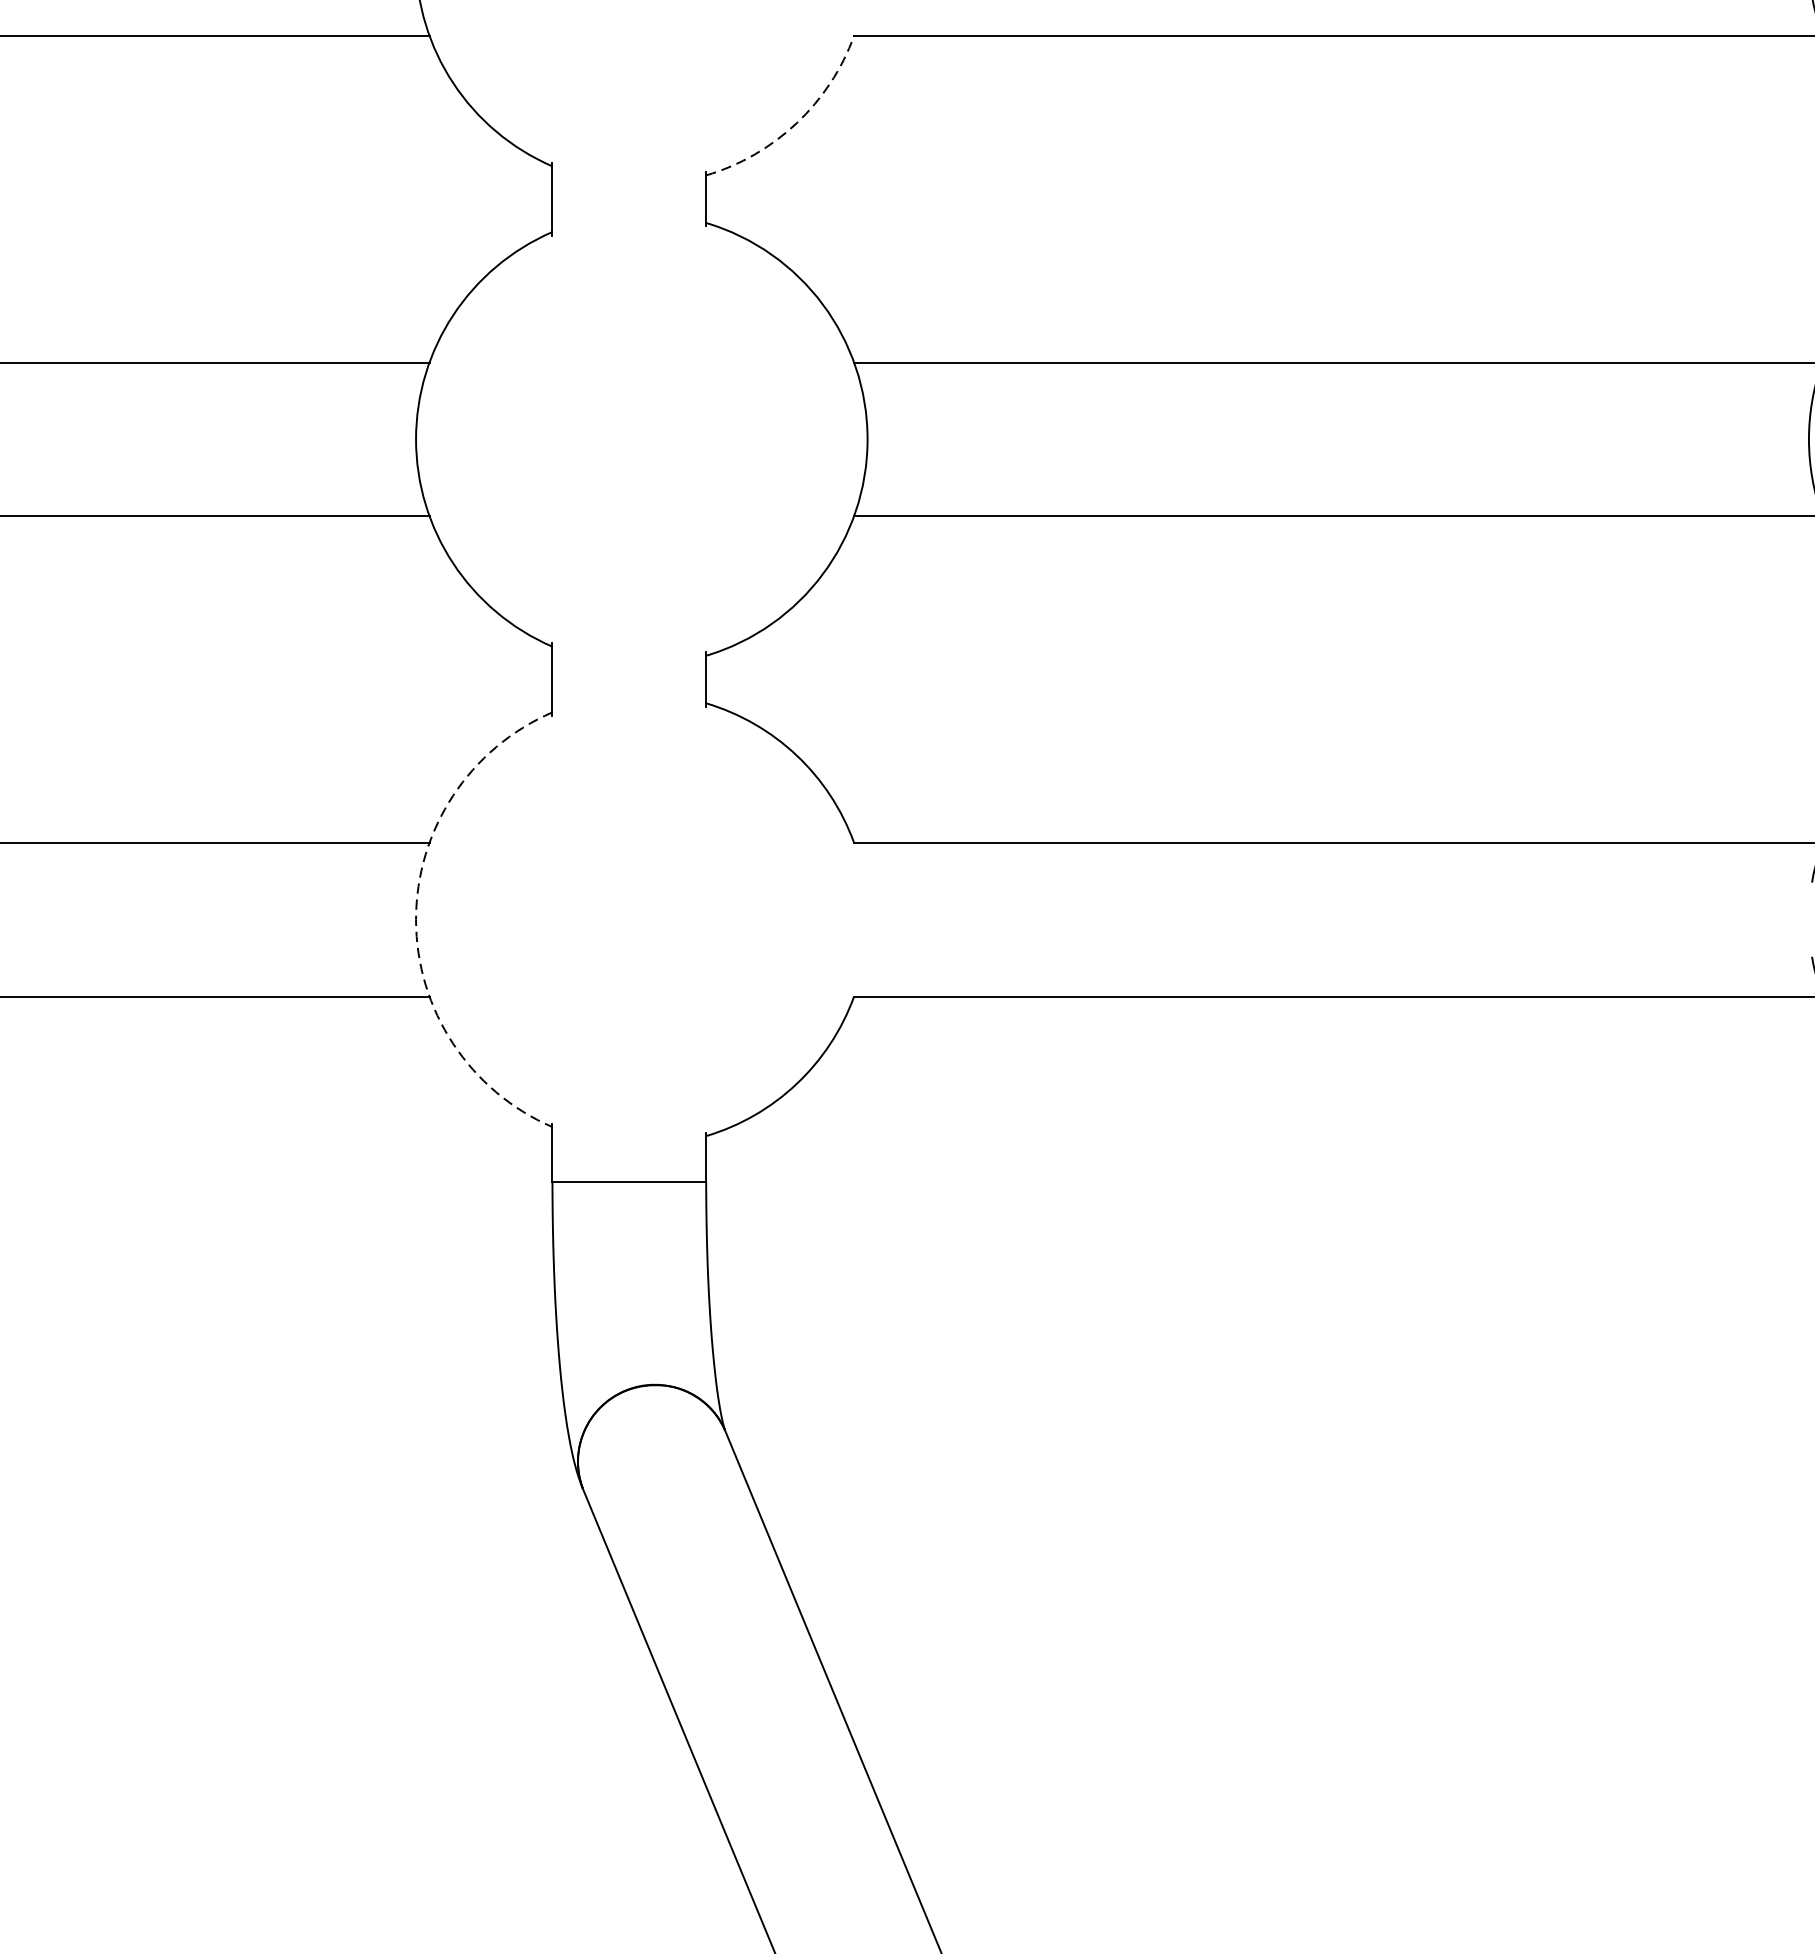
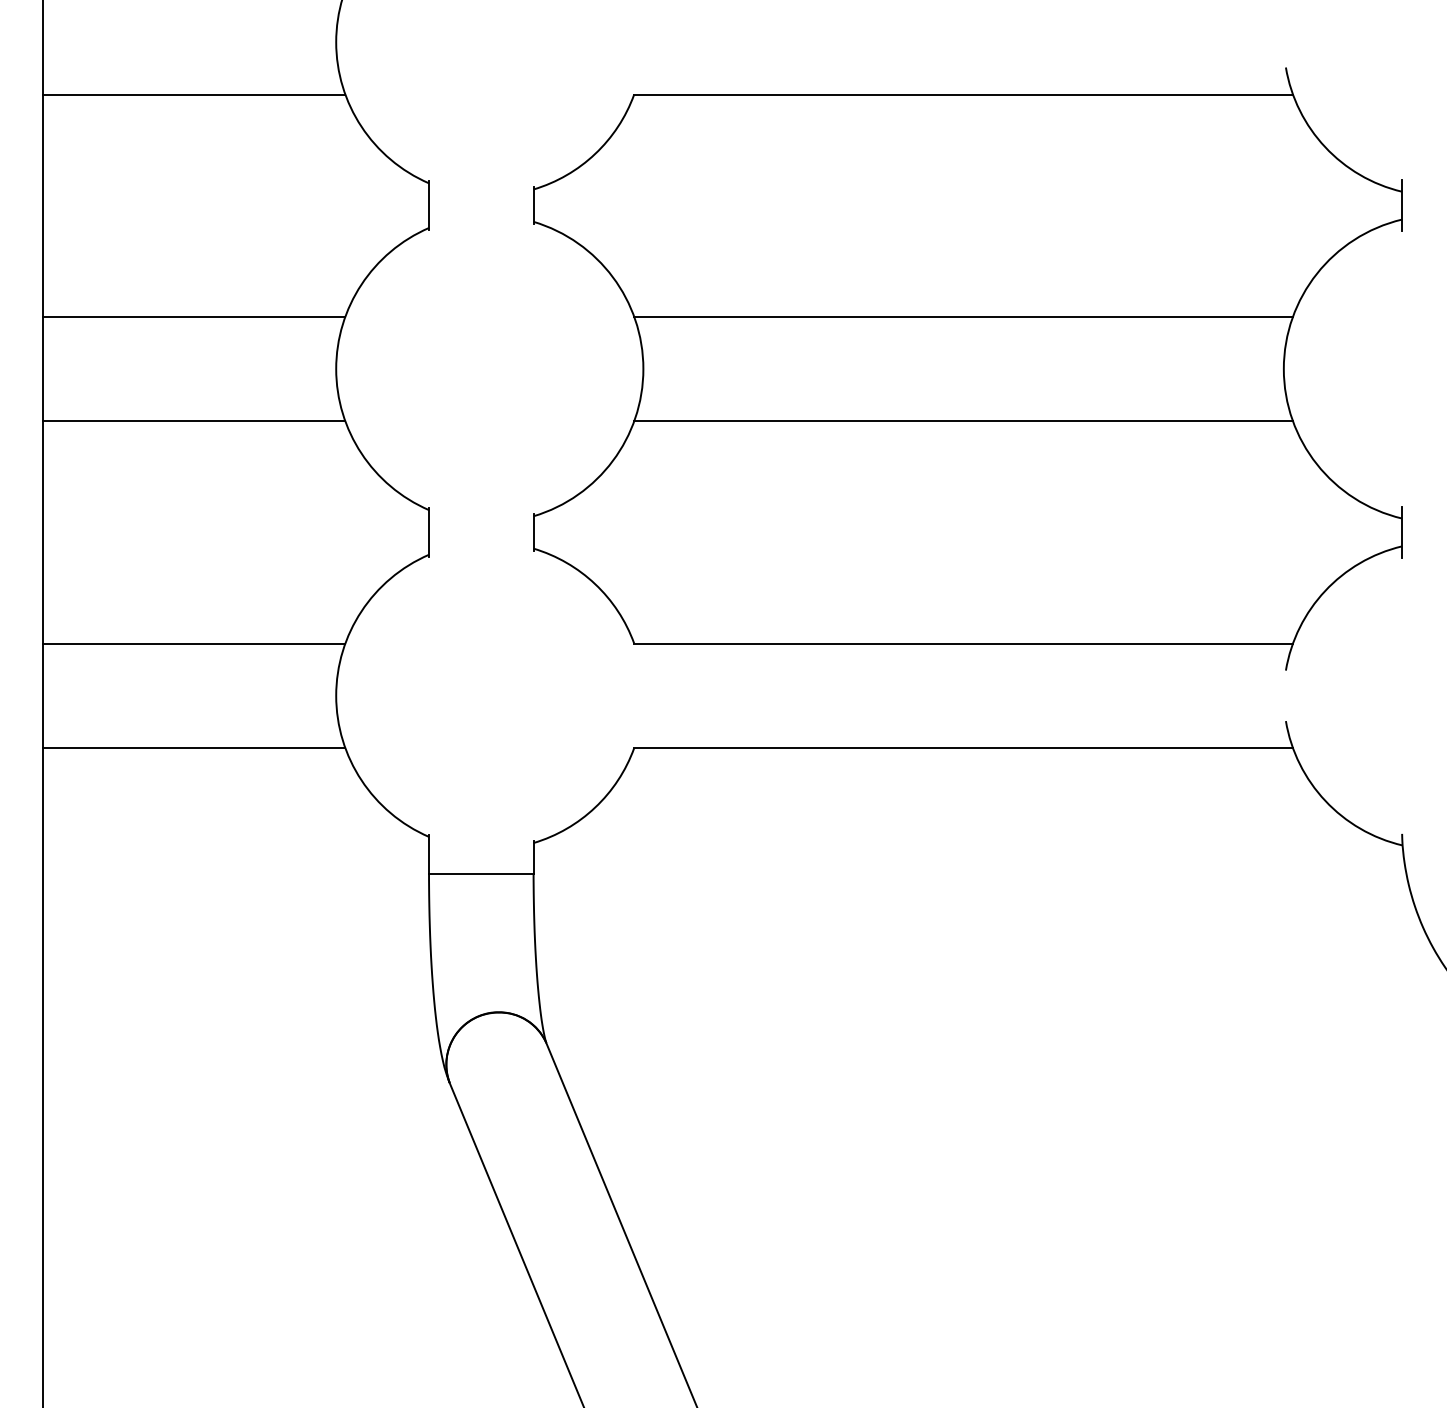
arc: (797, 122) -> (595, 153), dashed -> solid
arc: (416, 919) -> (336, 695), dashed -> solid

